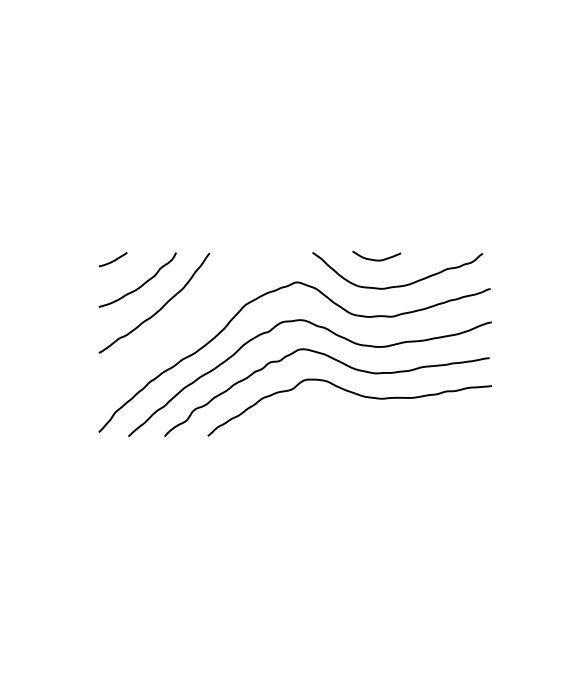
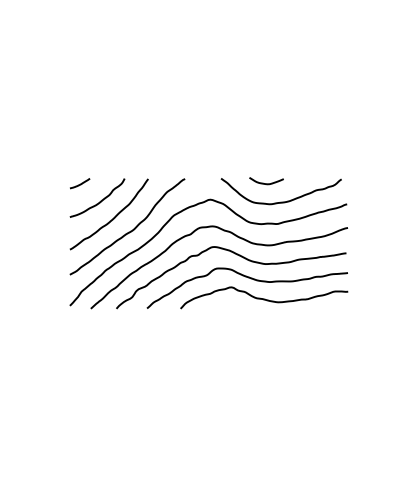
curve: (184, 325) -> (130, 230), added
curve: (373, 422) -> (264, 298), added

